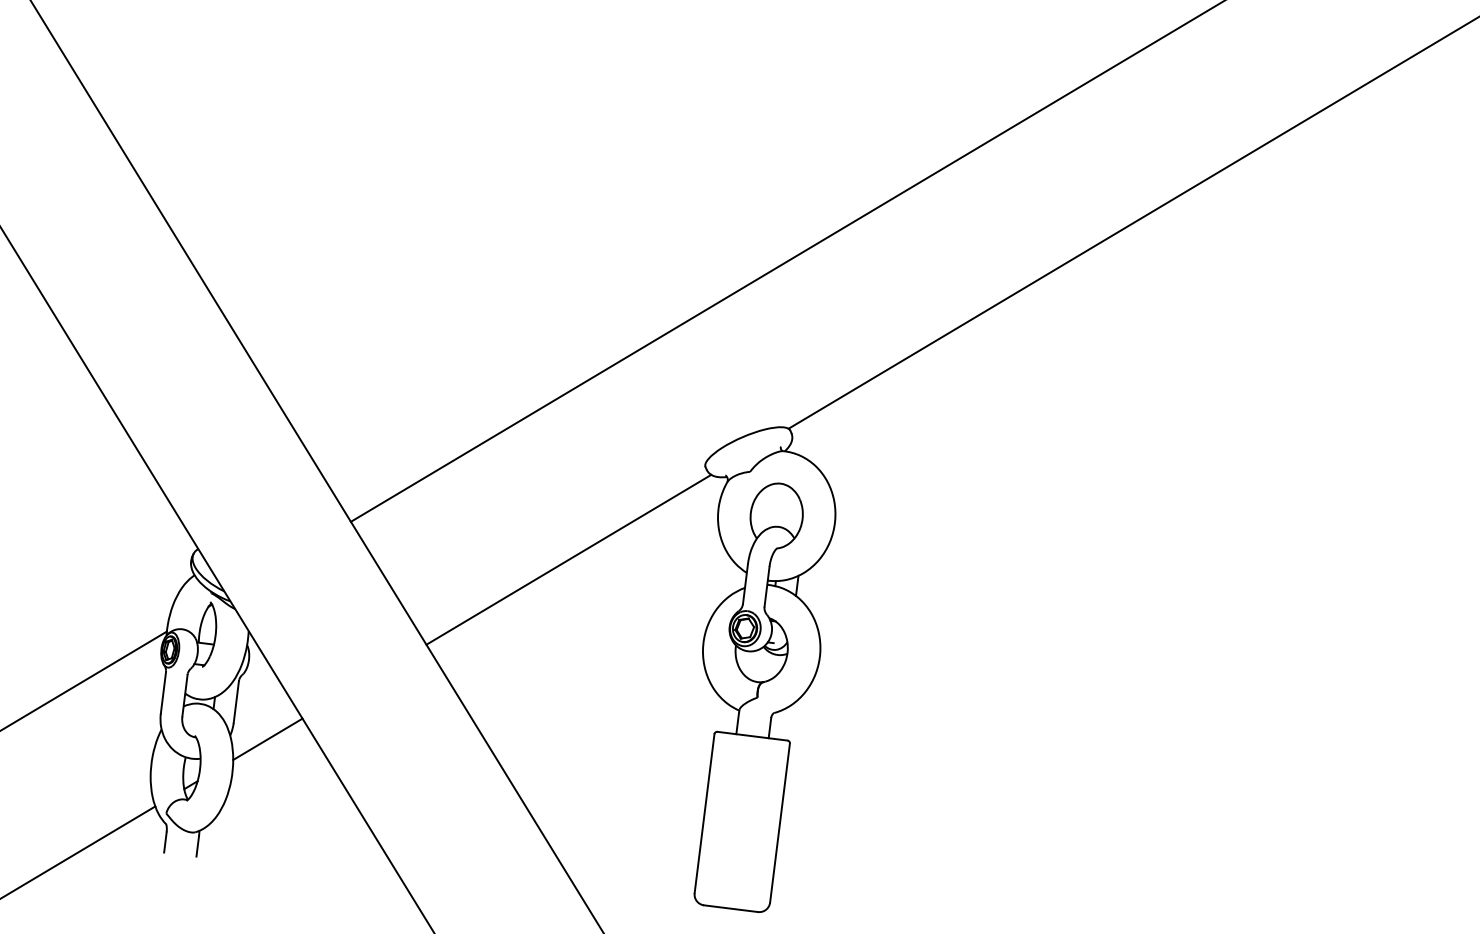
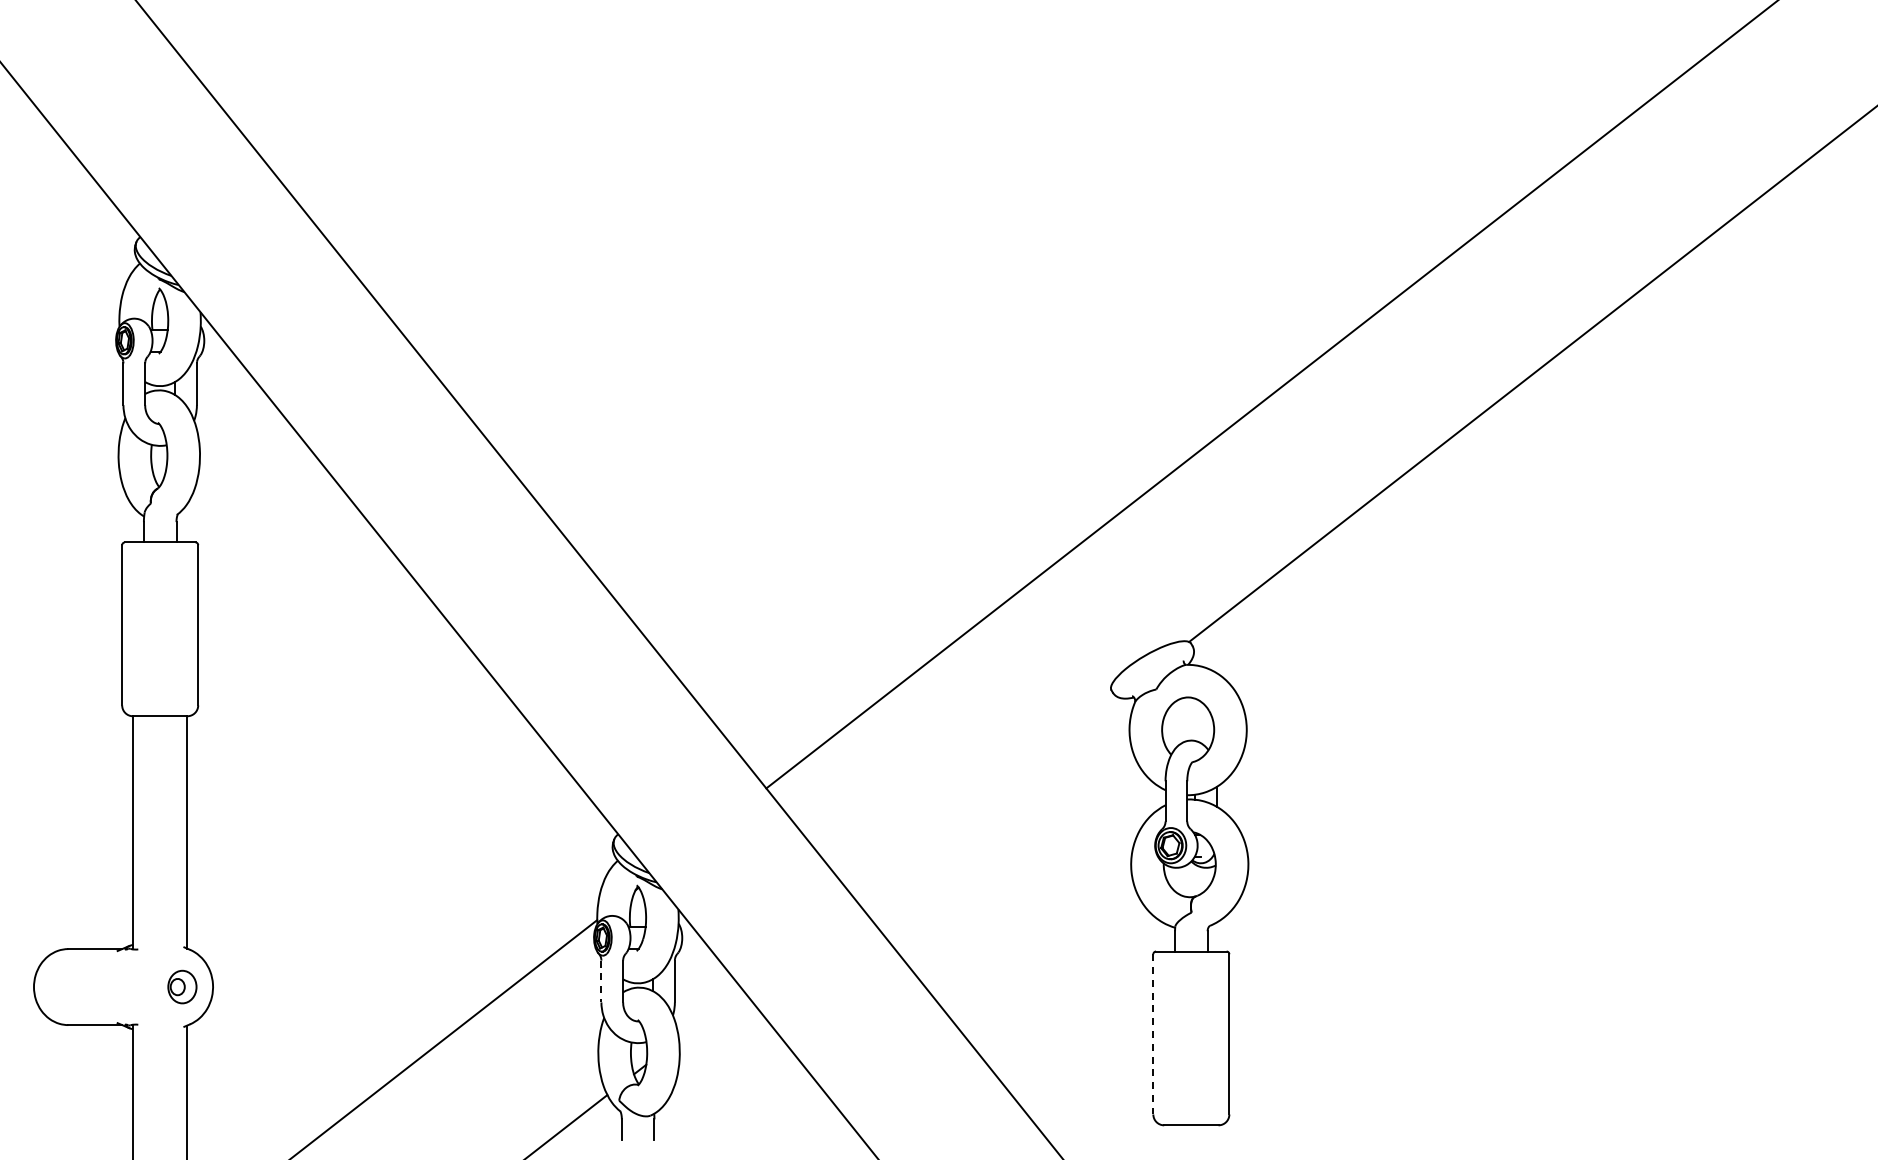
line: (569, 560) -> (987, 799), removed
line: (163, 693) -> (601, 981), solid -> dashed
line: (267, 739) -> (710, 1014), removed
line: (704, 813) -> (1153, 1034), solid -> dashed

